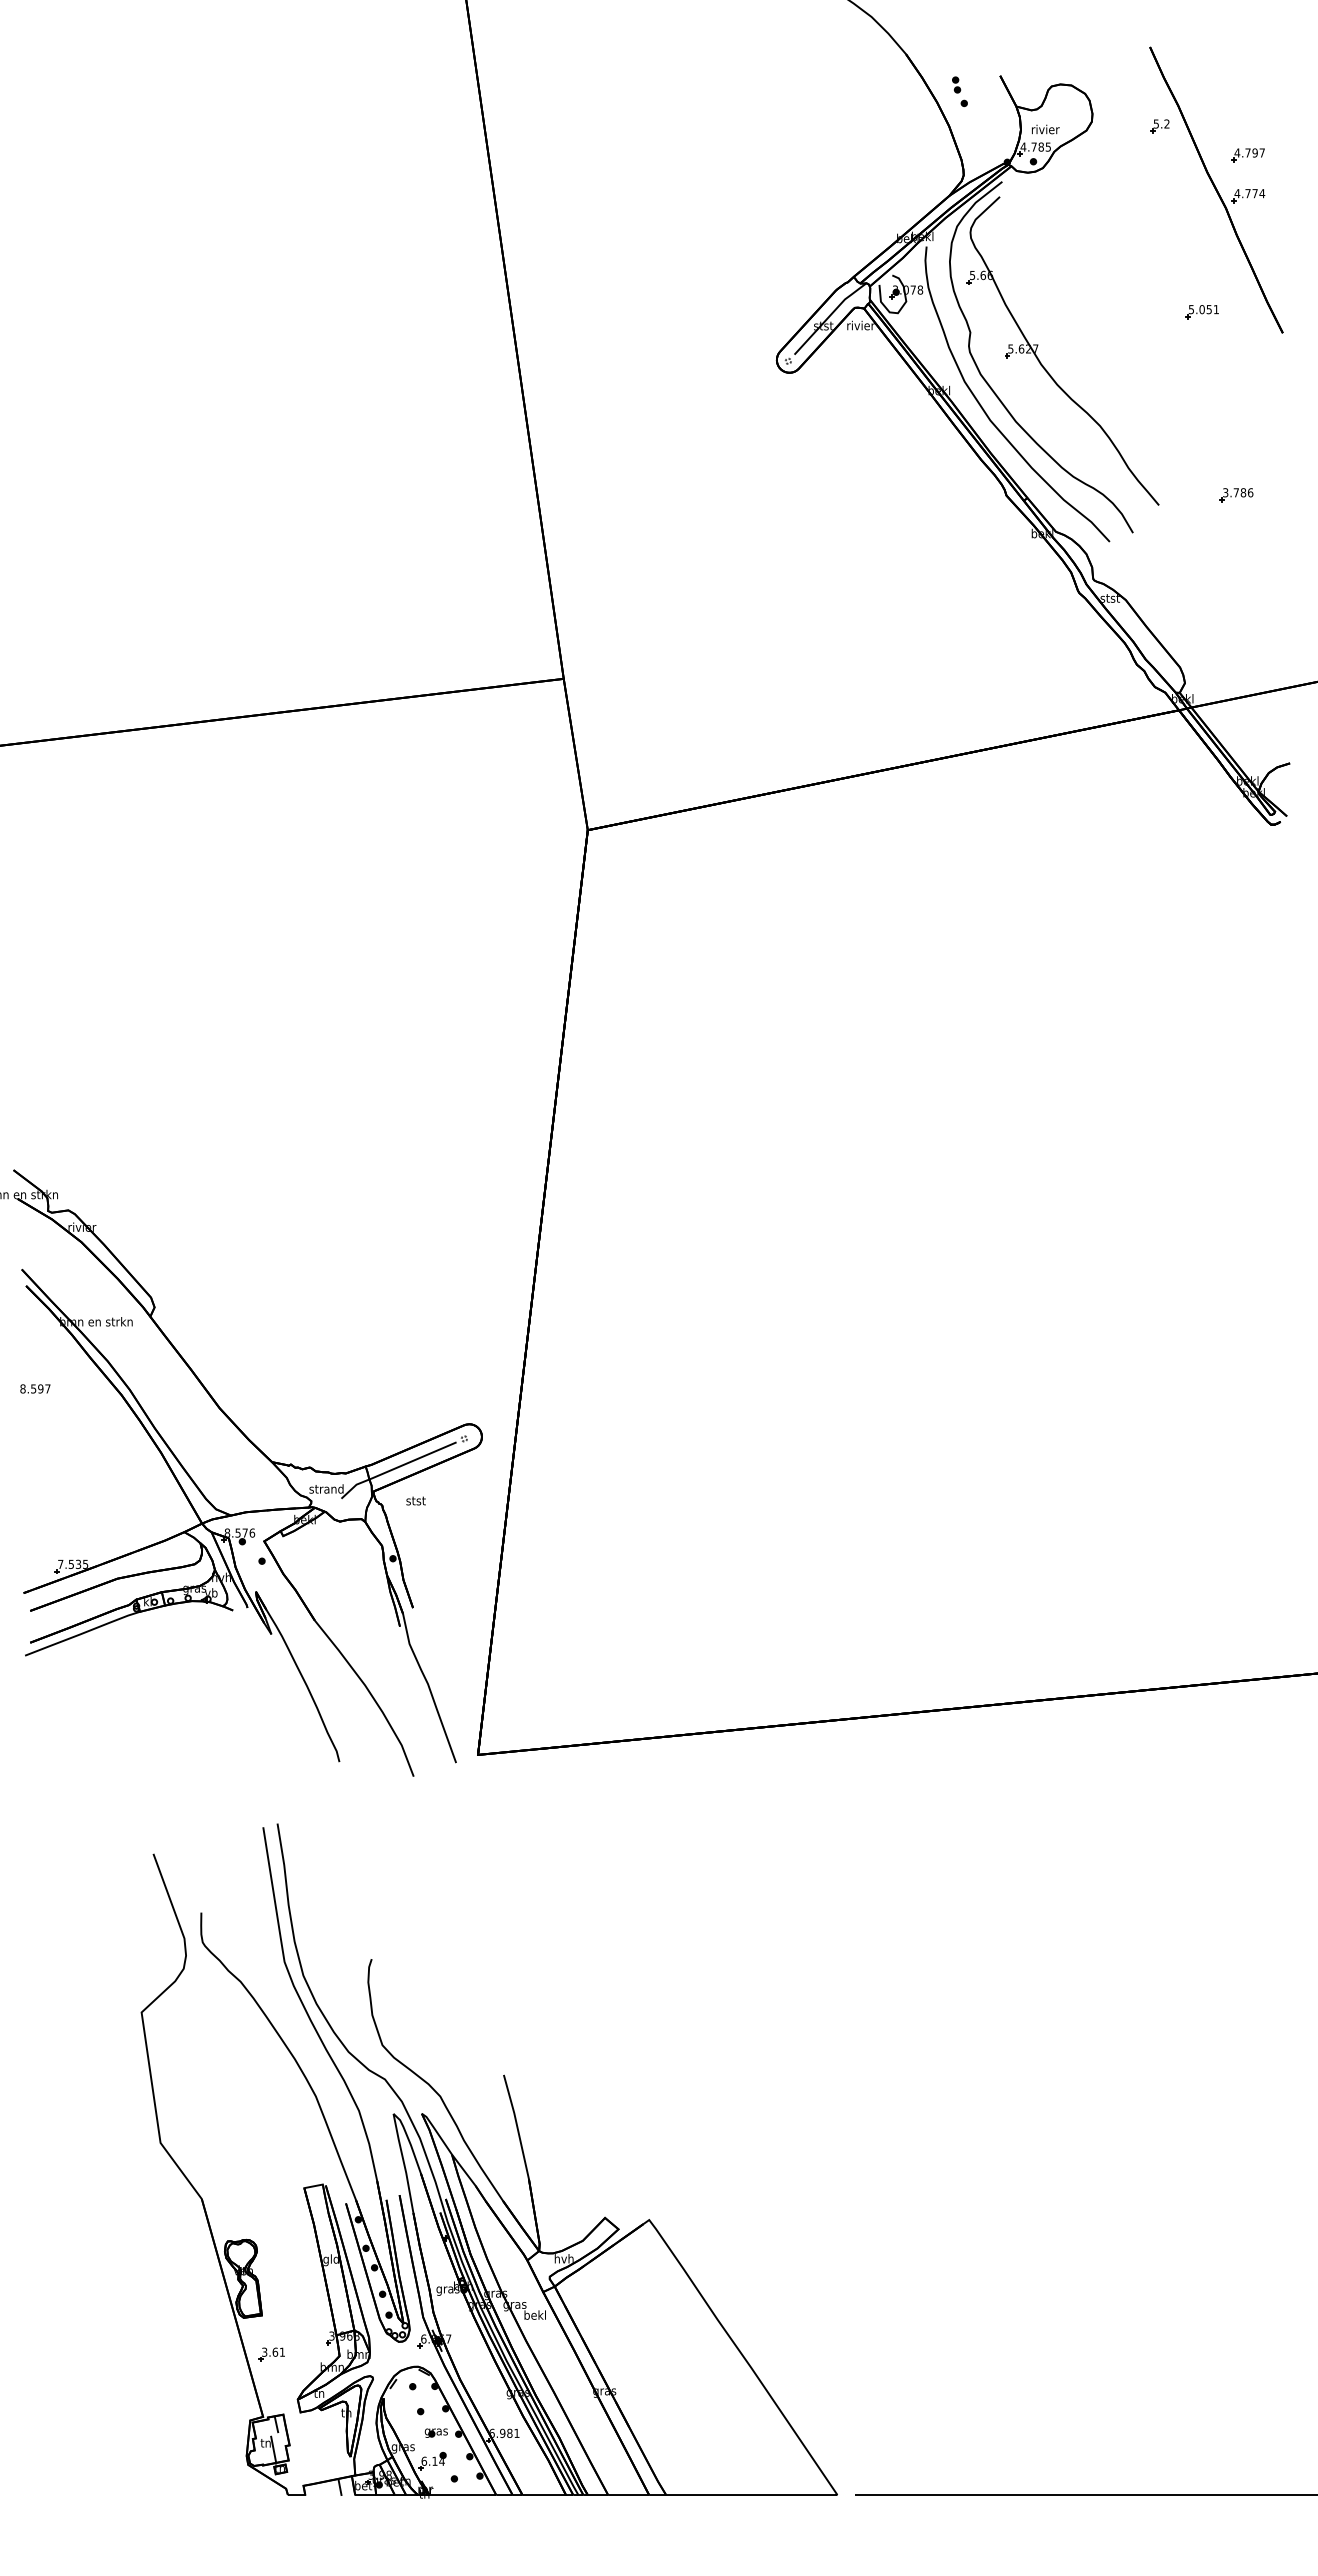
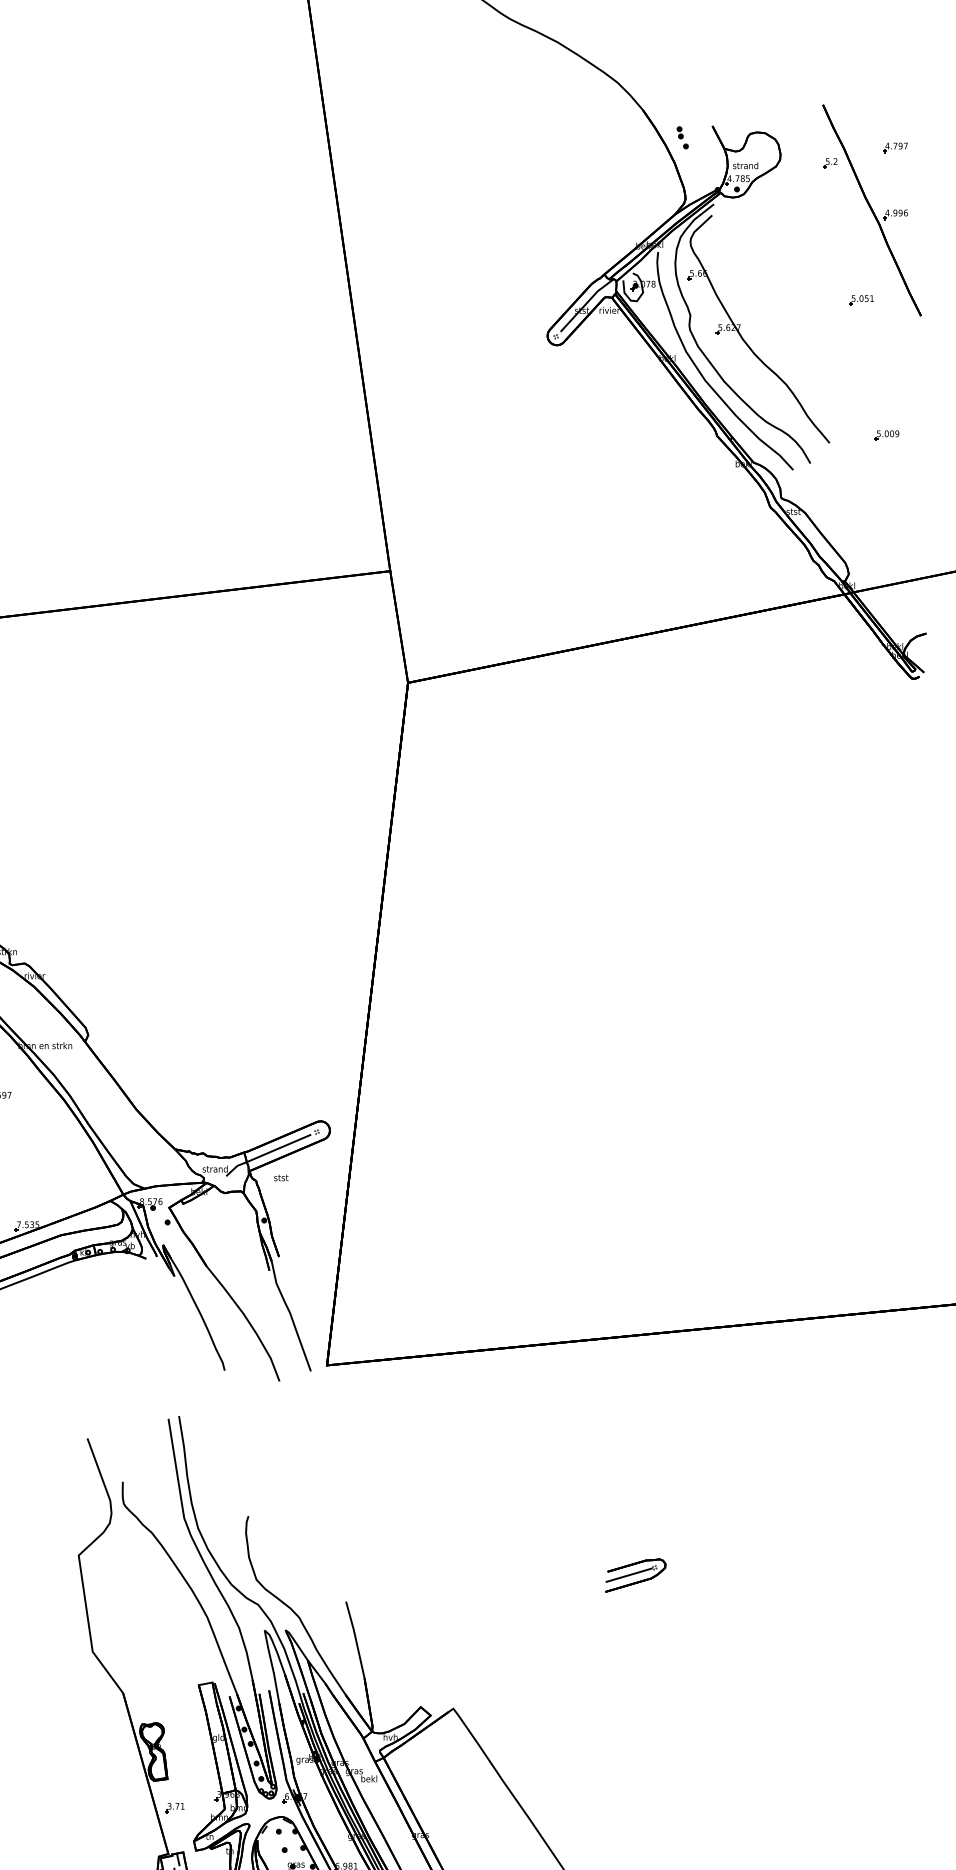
text: (1045, 129) -> (745, 165), rivier -> strand
part: (1247, 155) -> (894, 147), moved
text: (1255, 193) -> (900, 212), 4.774 -> 4.996
text: (1238, 492) -> (888, 433), 3.786 -> 5.009
part: (895, 2039) -> (635, 1575), added
text: (275, 2351) -> (177, 1805), 3.61 -> 3.71

